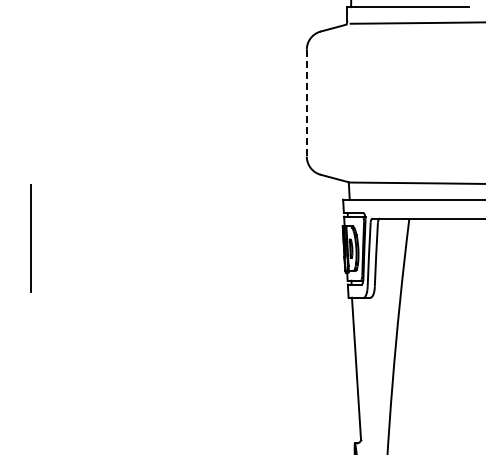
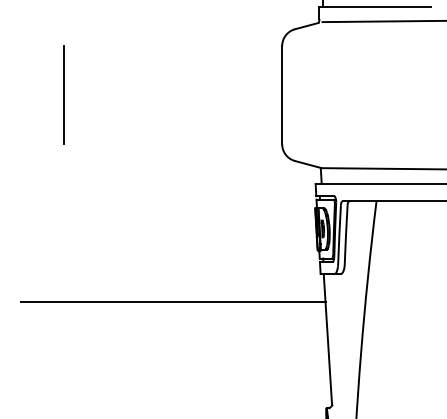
line: (306, 103) -> (281, 95), dashed -> solid
line: (30, 238) -> (62, 94), moved
line: (187, 327) -> (172, 301), added

